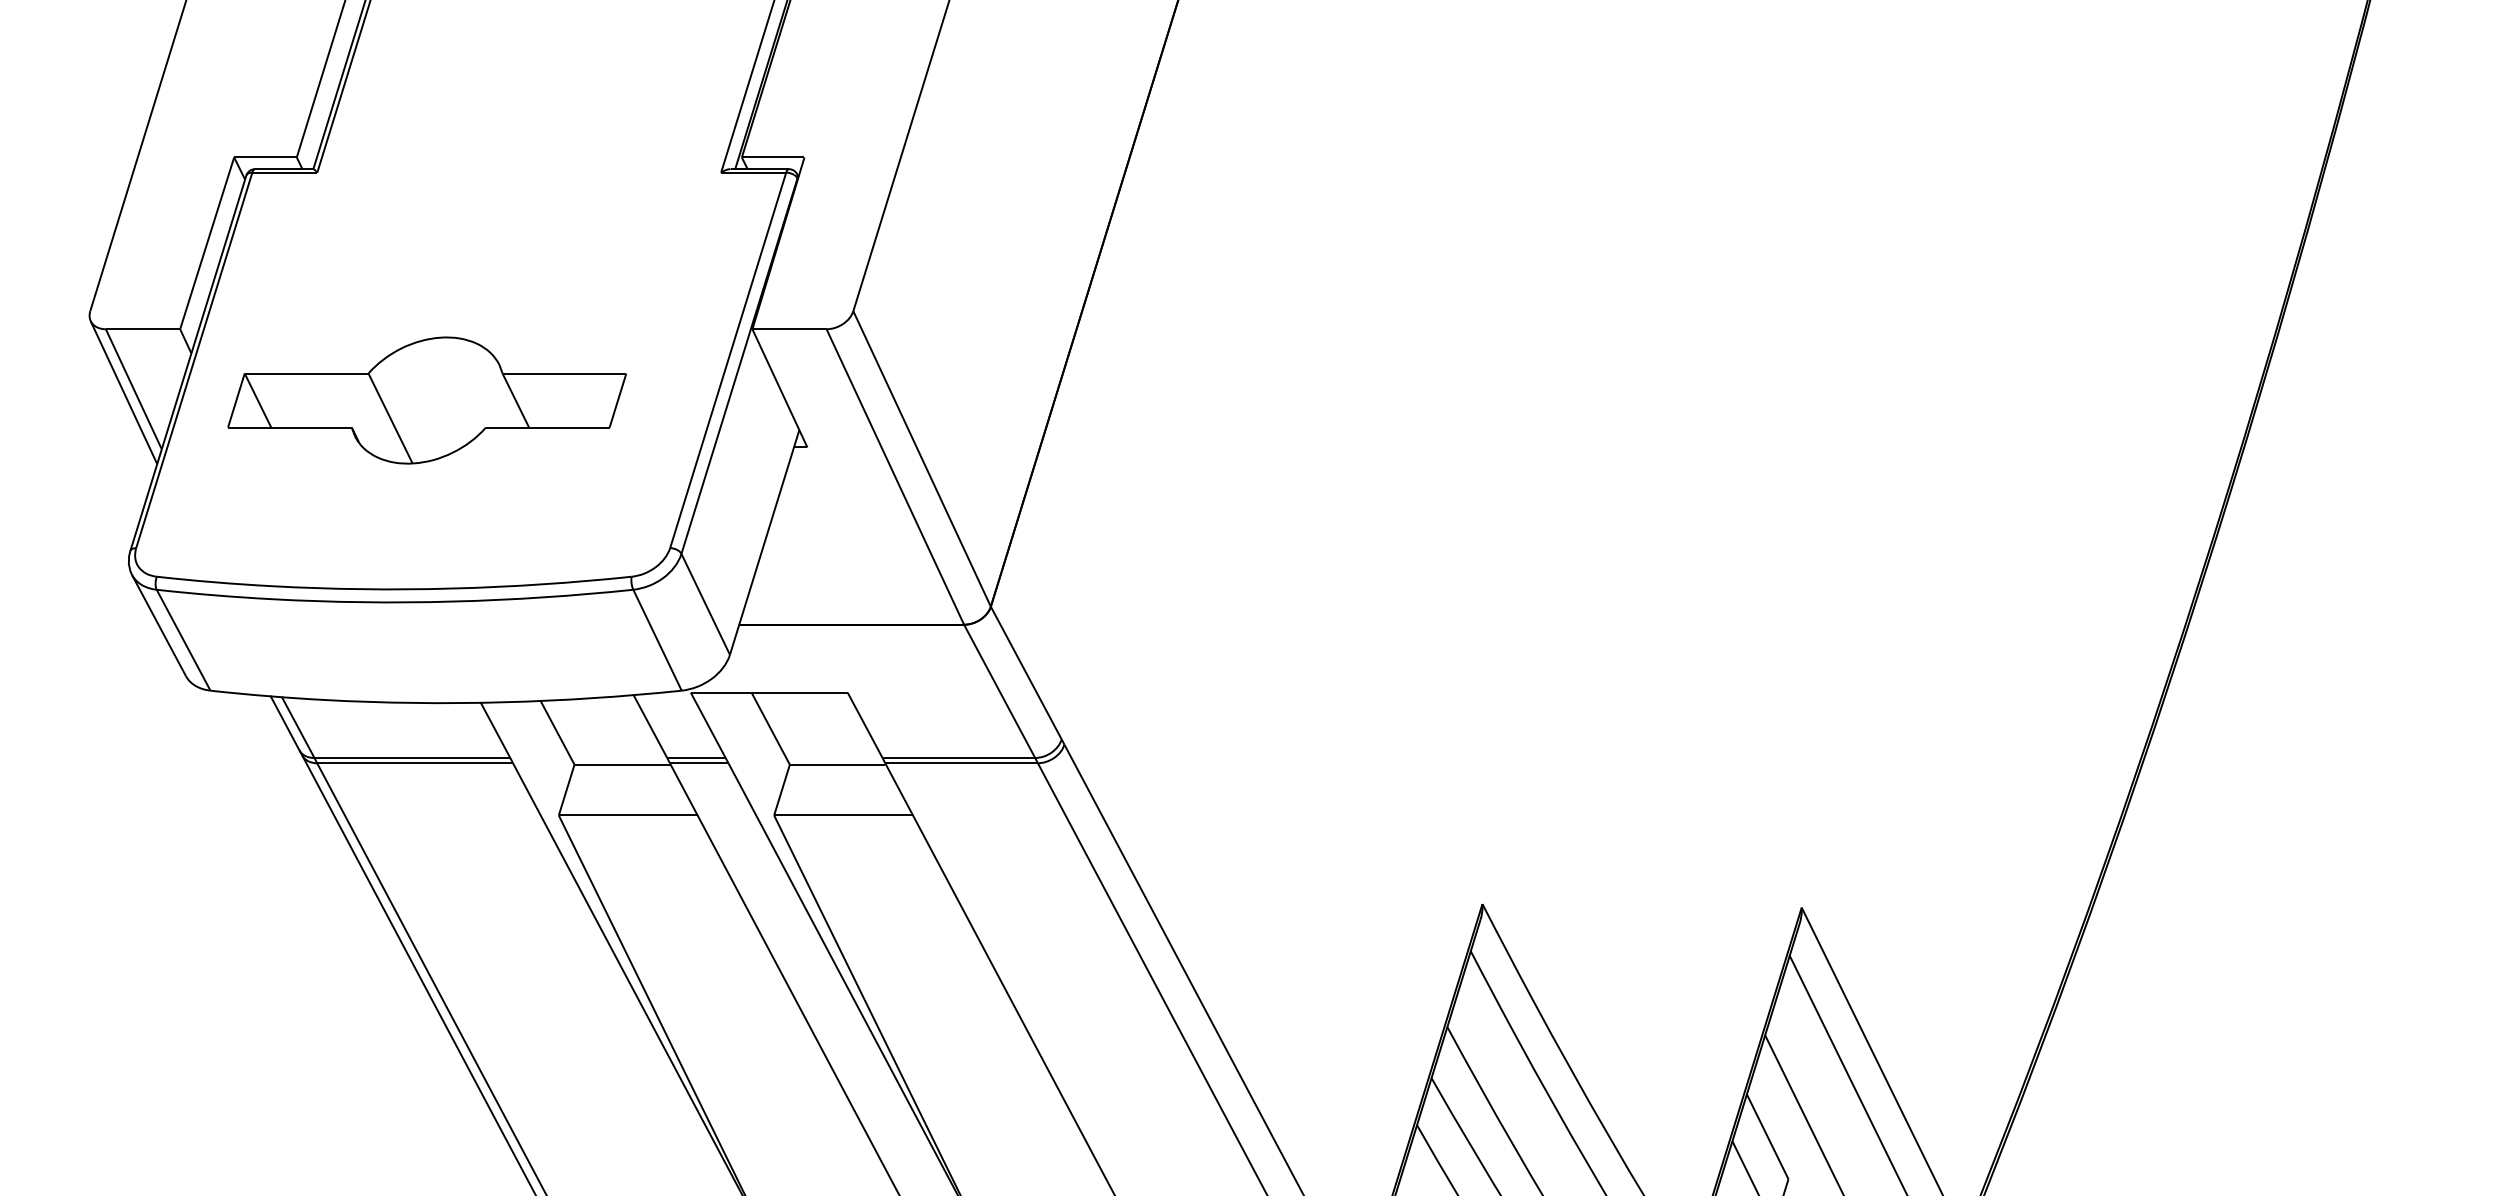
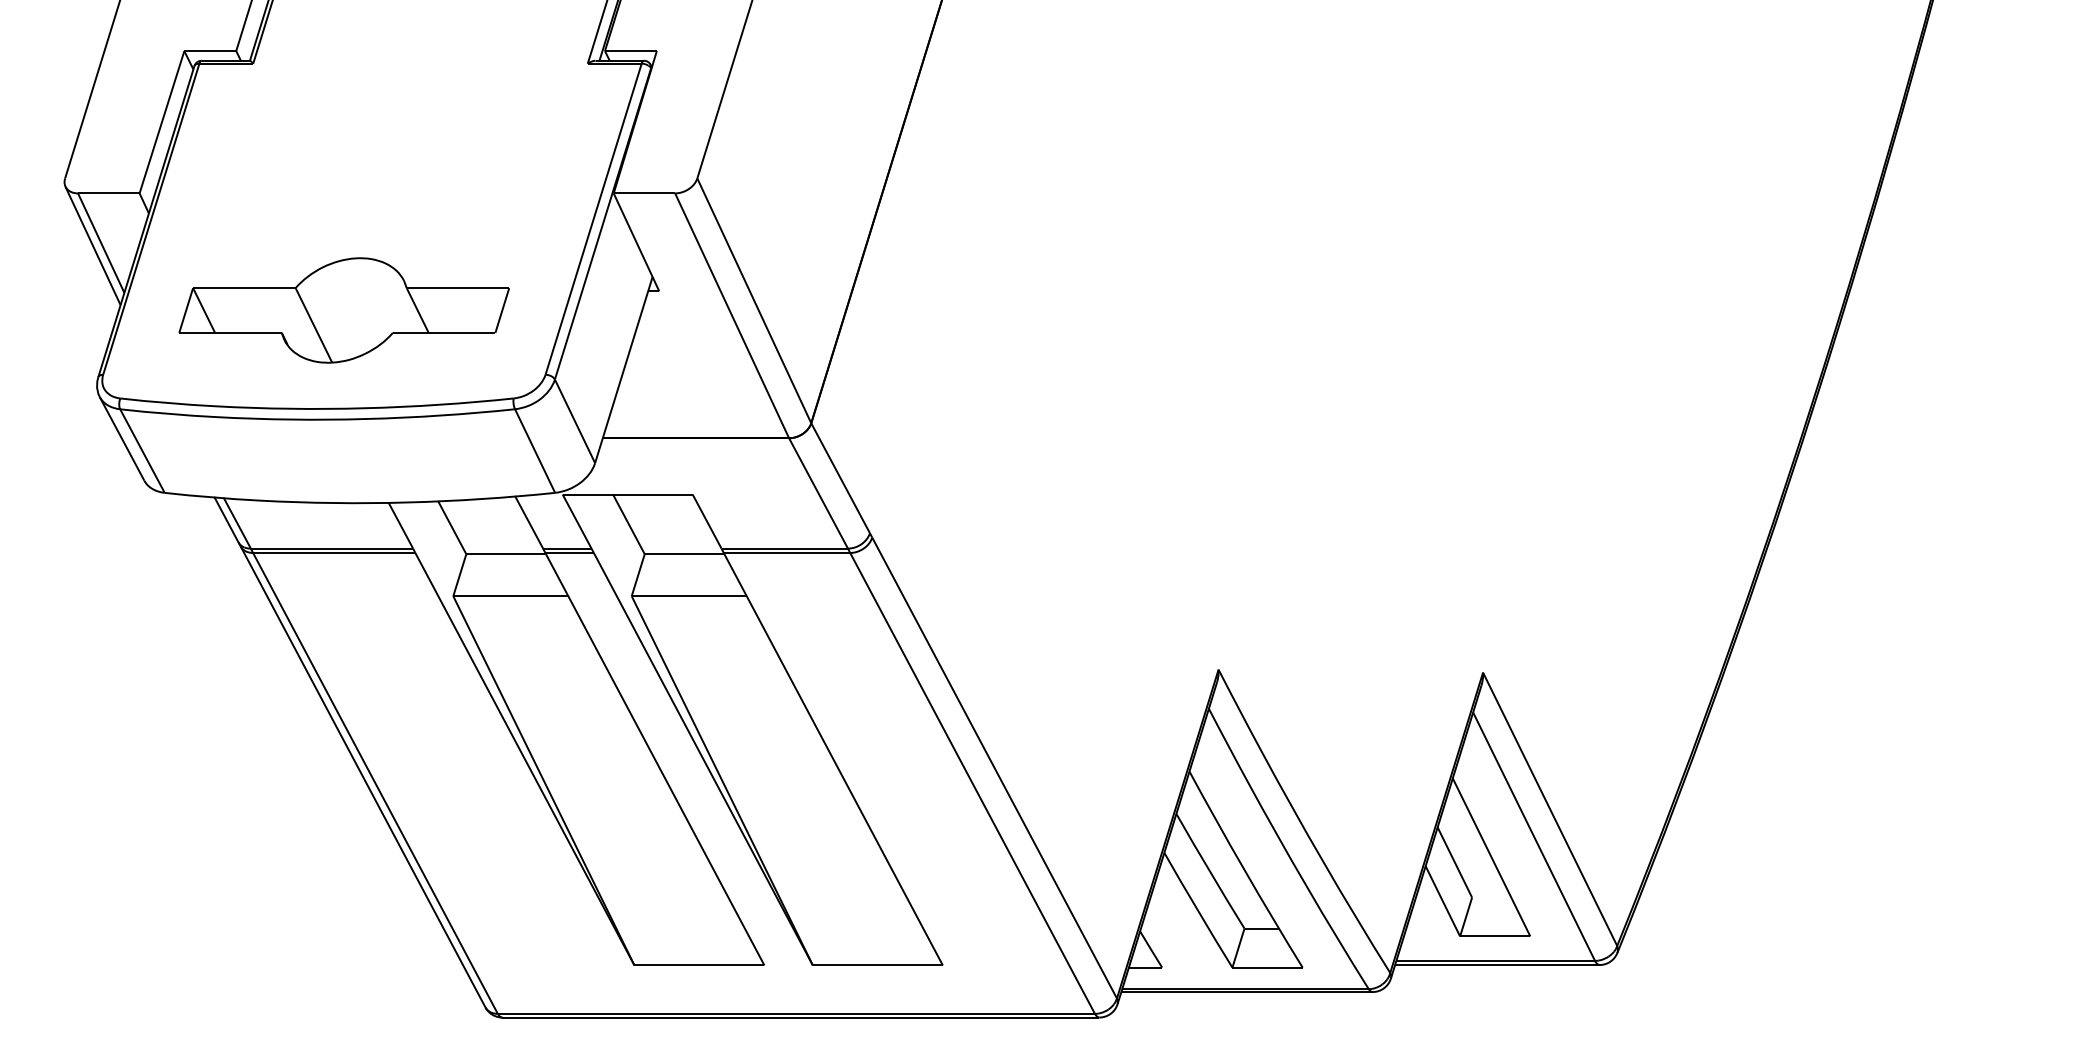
part: (426, 400) -> (343, 310), moved

